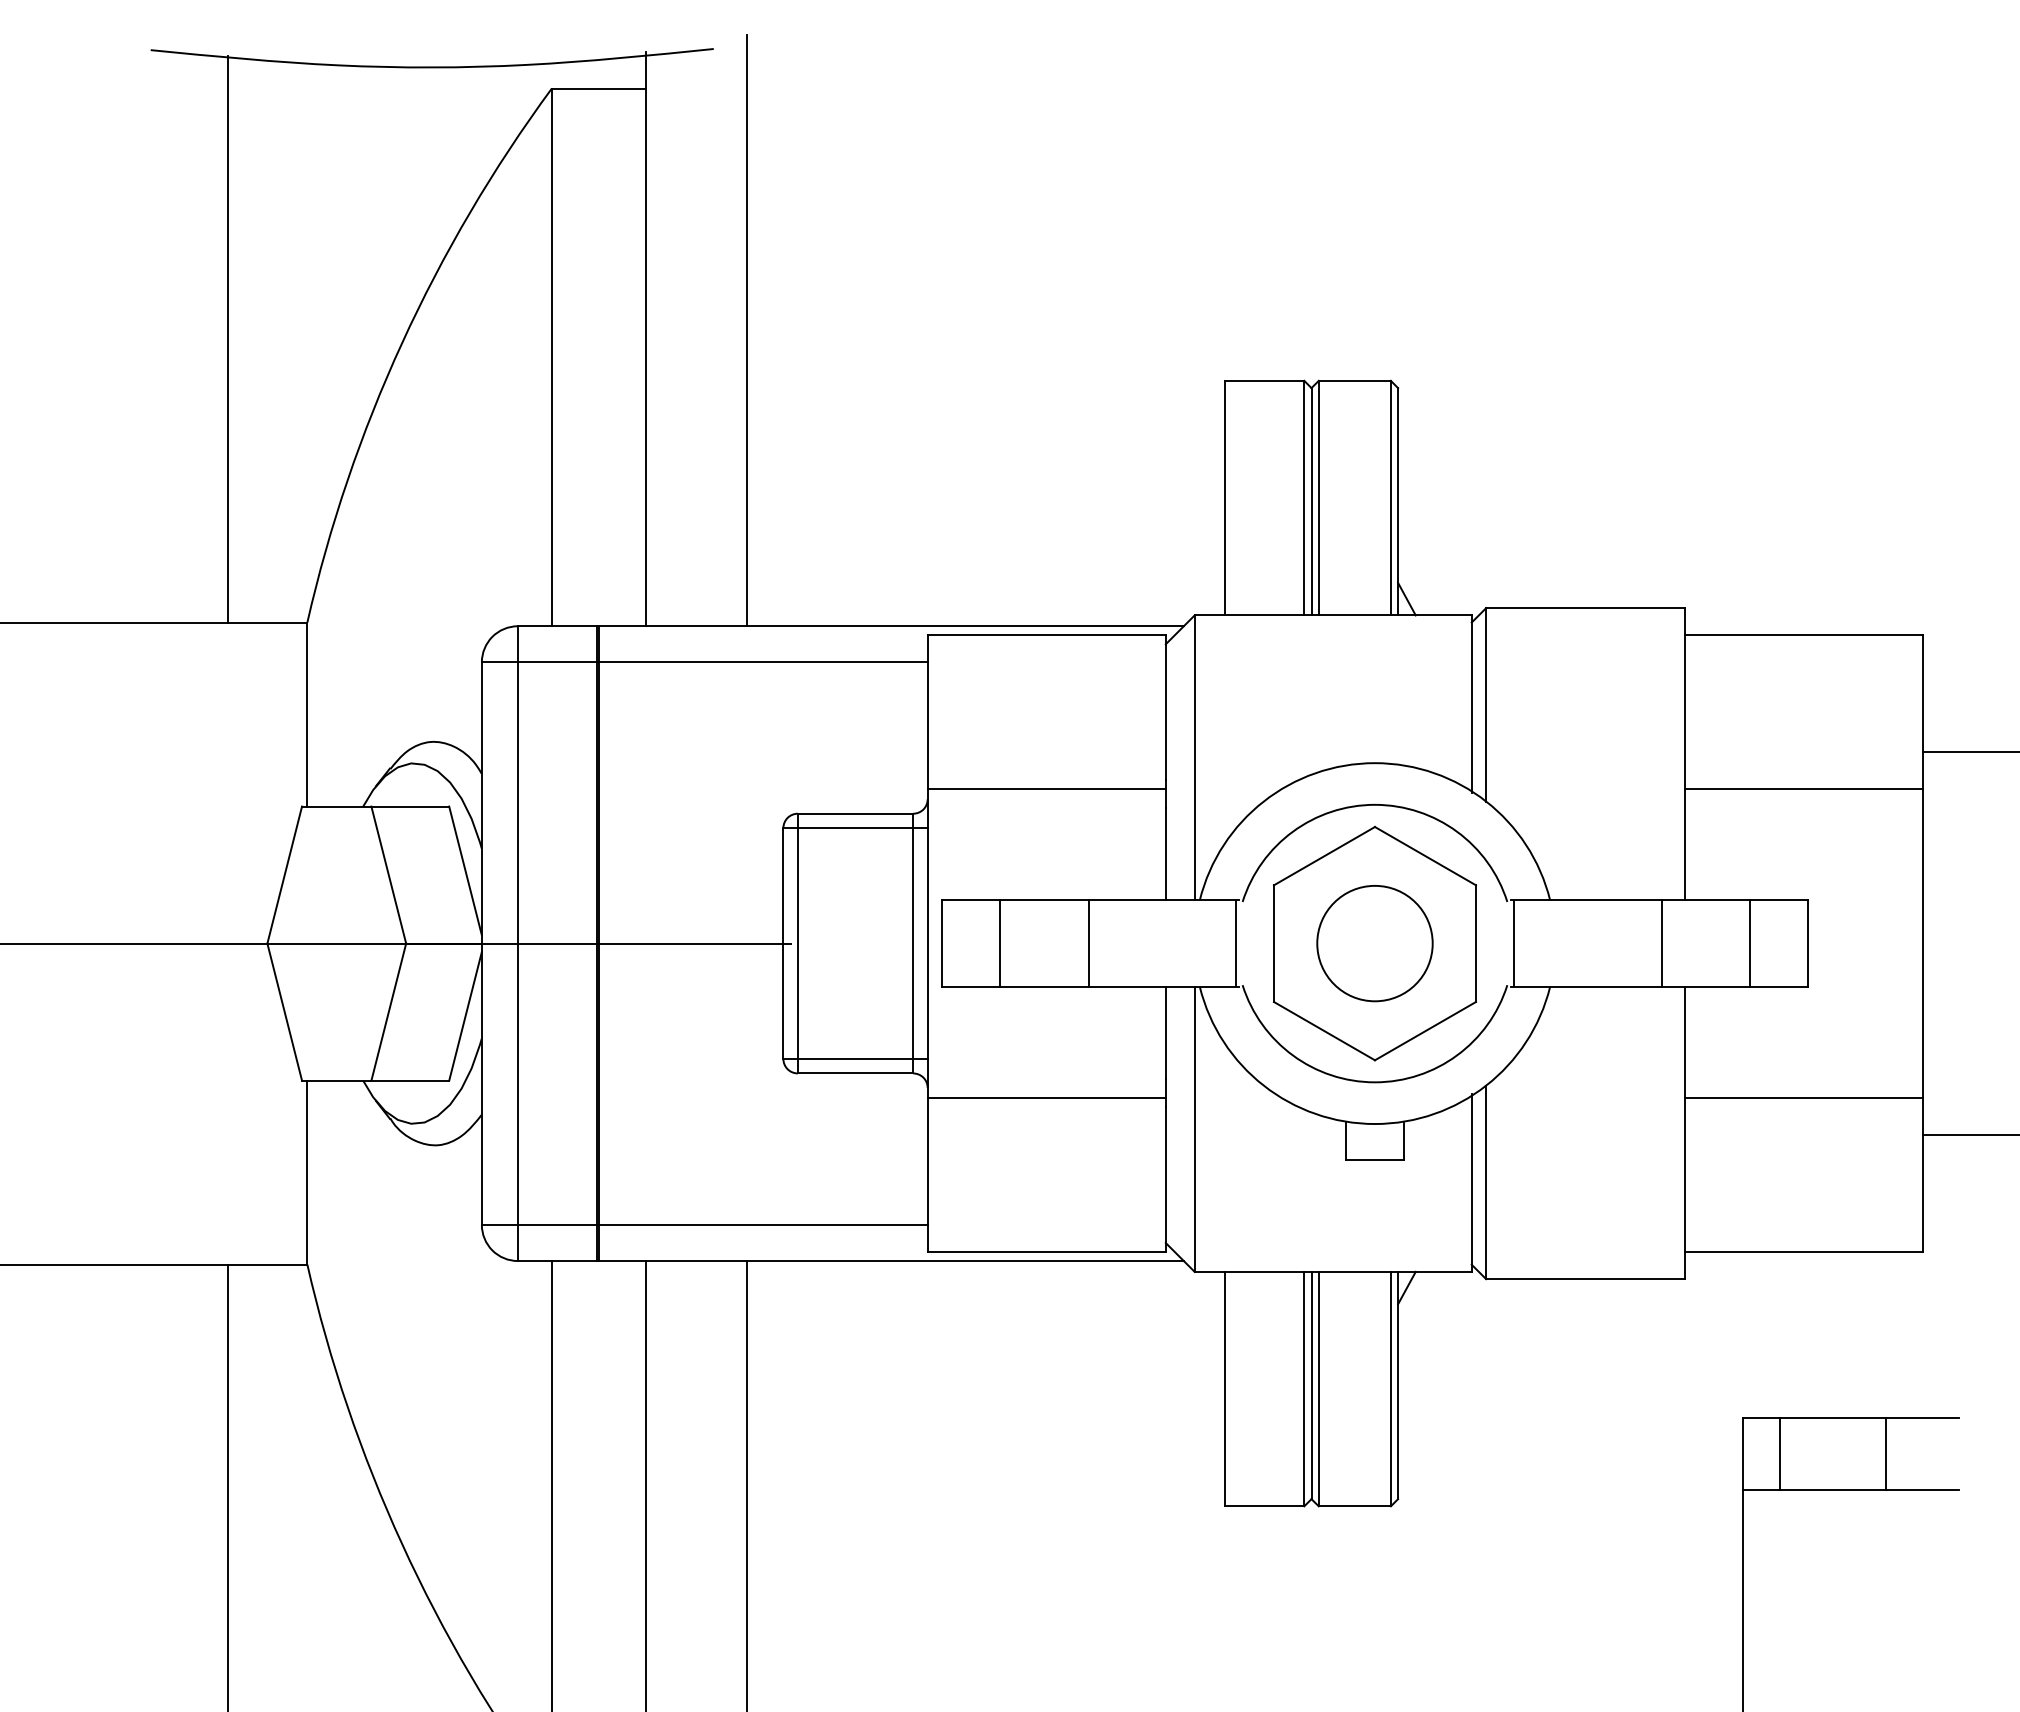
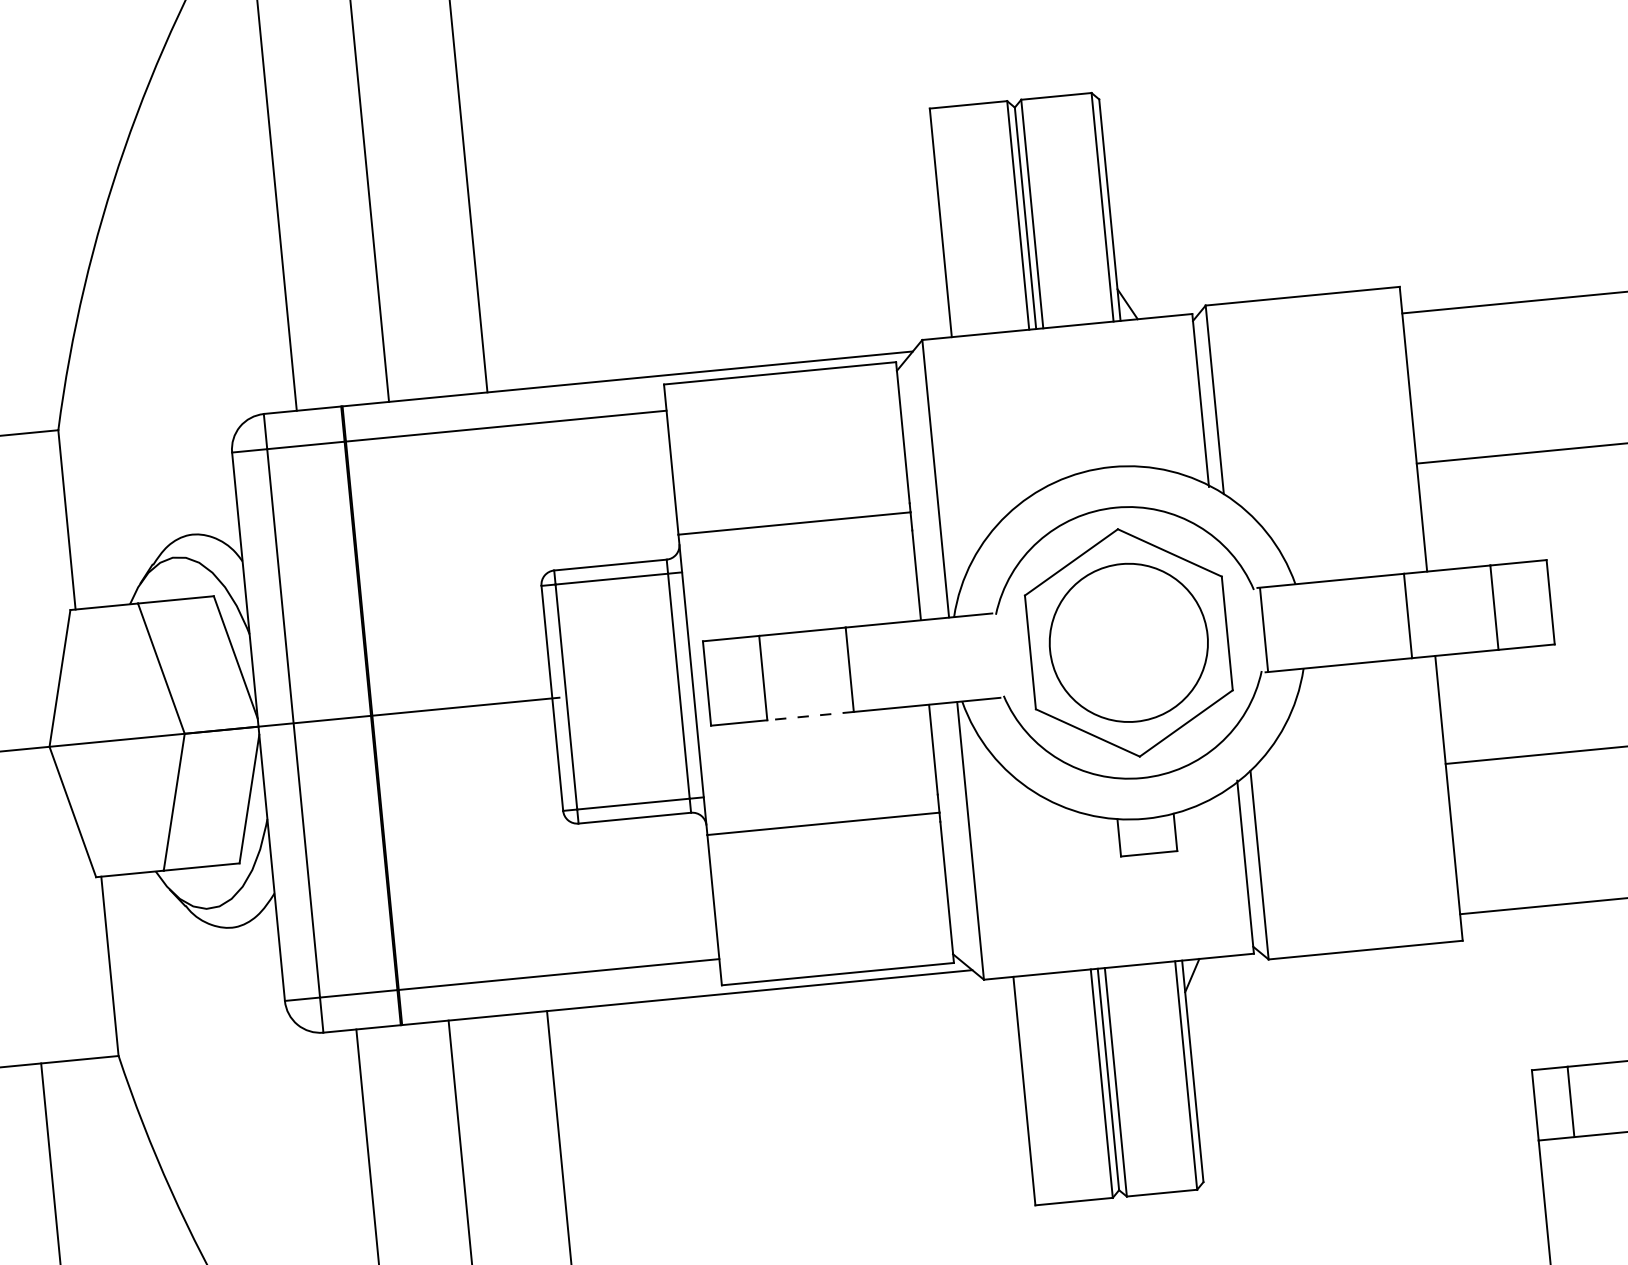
line: (1236, 943) -> (993, 655), removed
circle: (1374, 943) -> (1128, 642), size x1.4
line: (1043, 986) -> (809, 715), solid -> dashed

